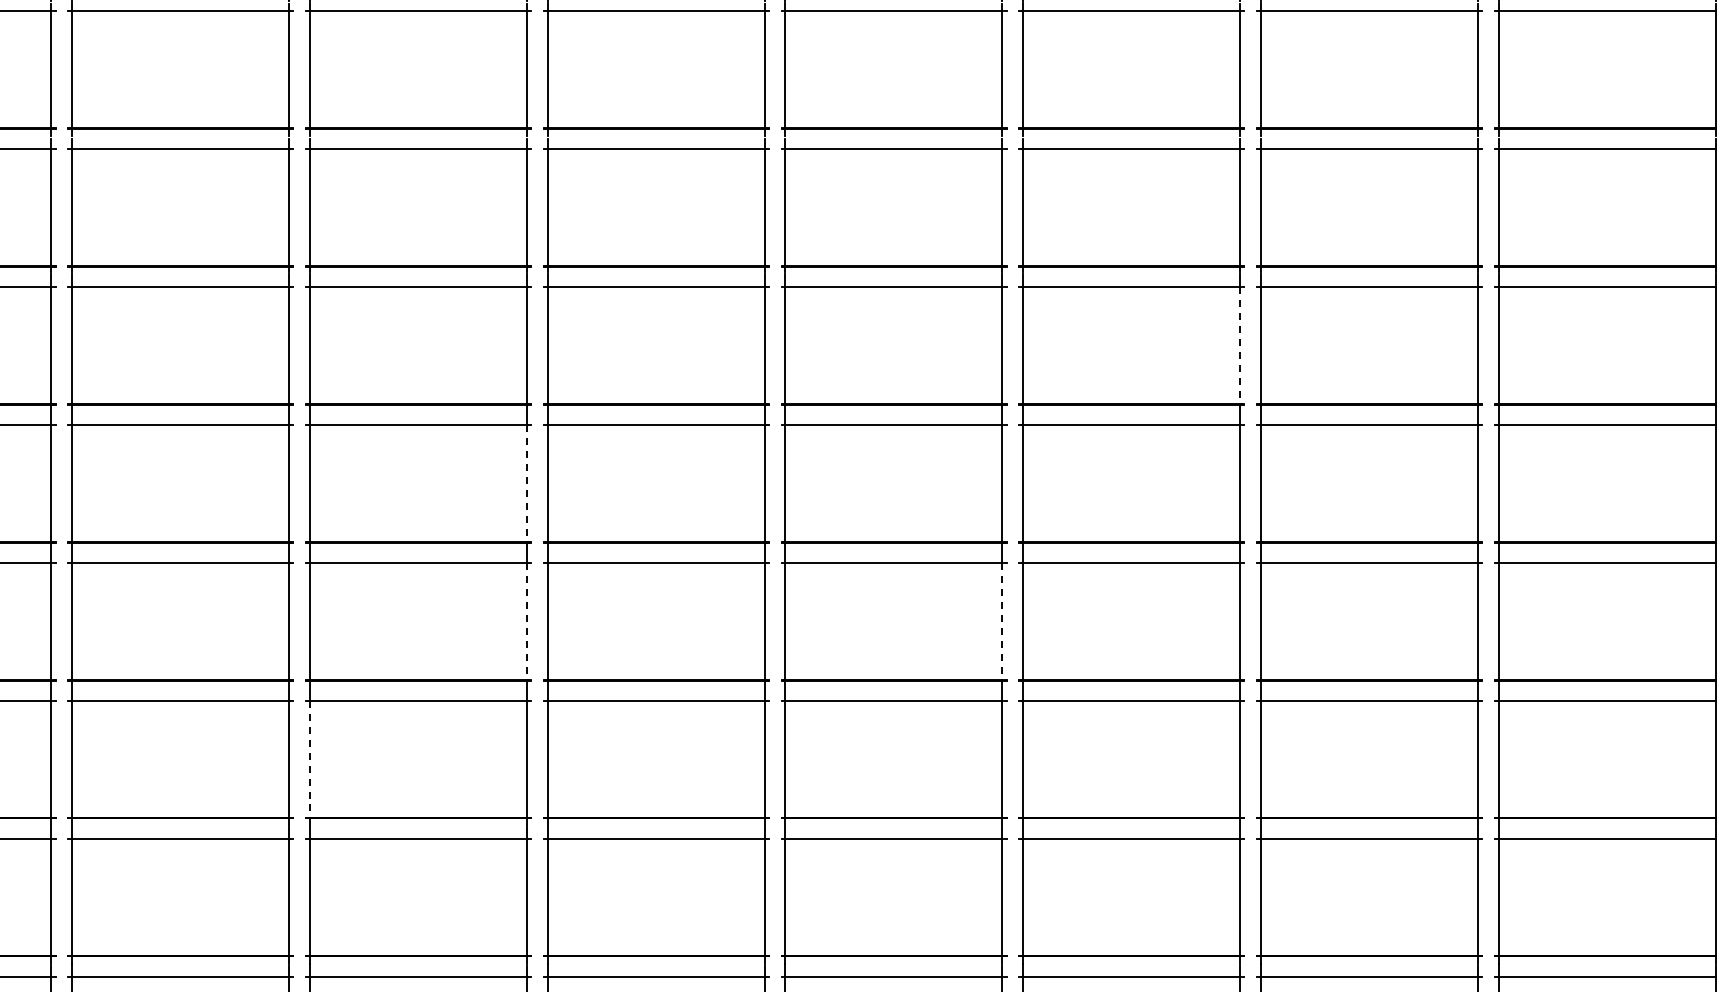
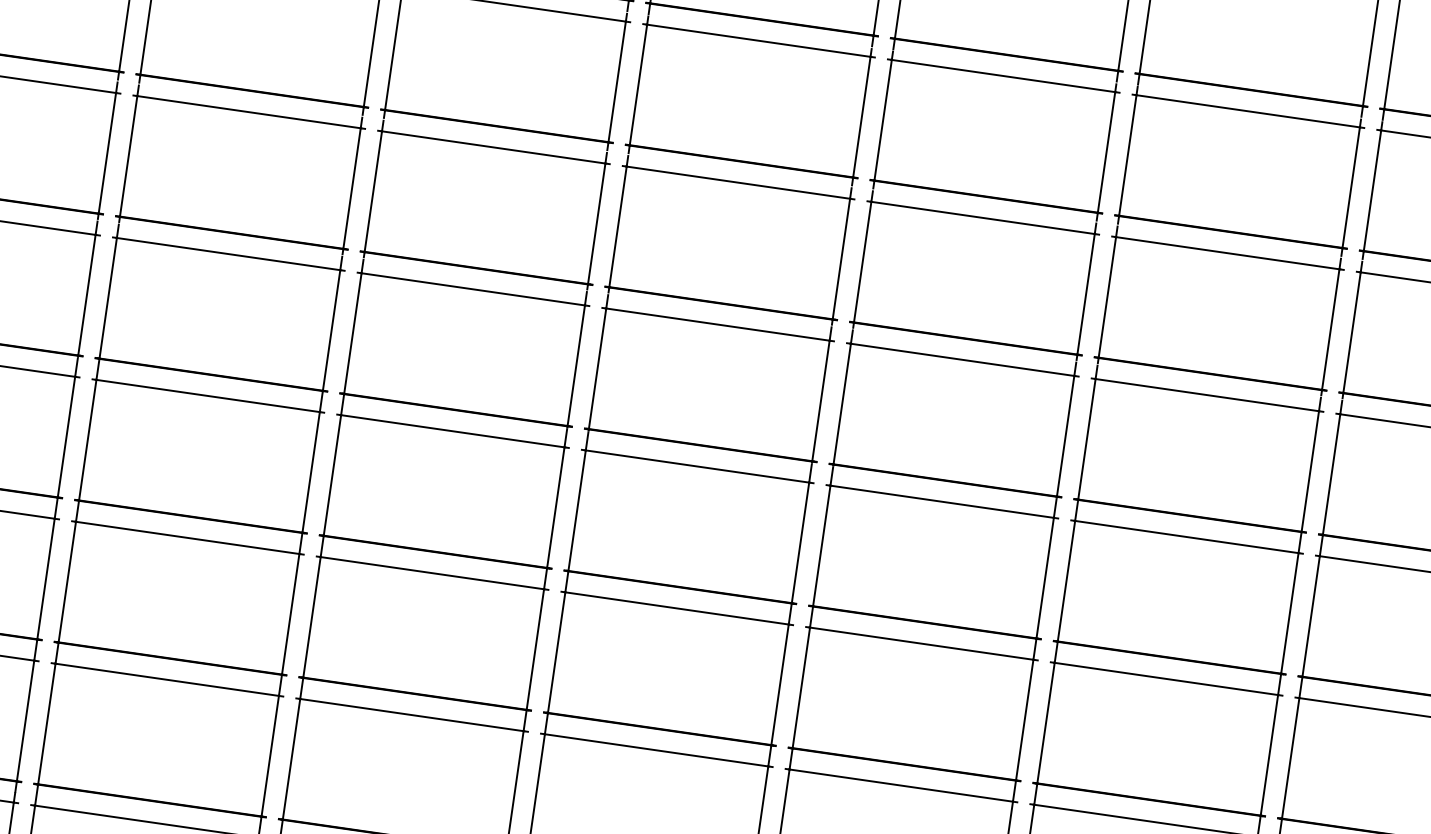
line: (1240, 345) -> (1065, 436), dashed -> solid
line: (526, 483) -> (310, 472), dashed -> solid
line: (526, 621) -> (290, 614), dashed -> solid
line: (1002, 621) -> (780, 684), dashed -> solid
line: (309, 759) -> (46, 723), dashed -> solid

